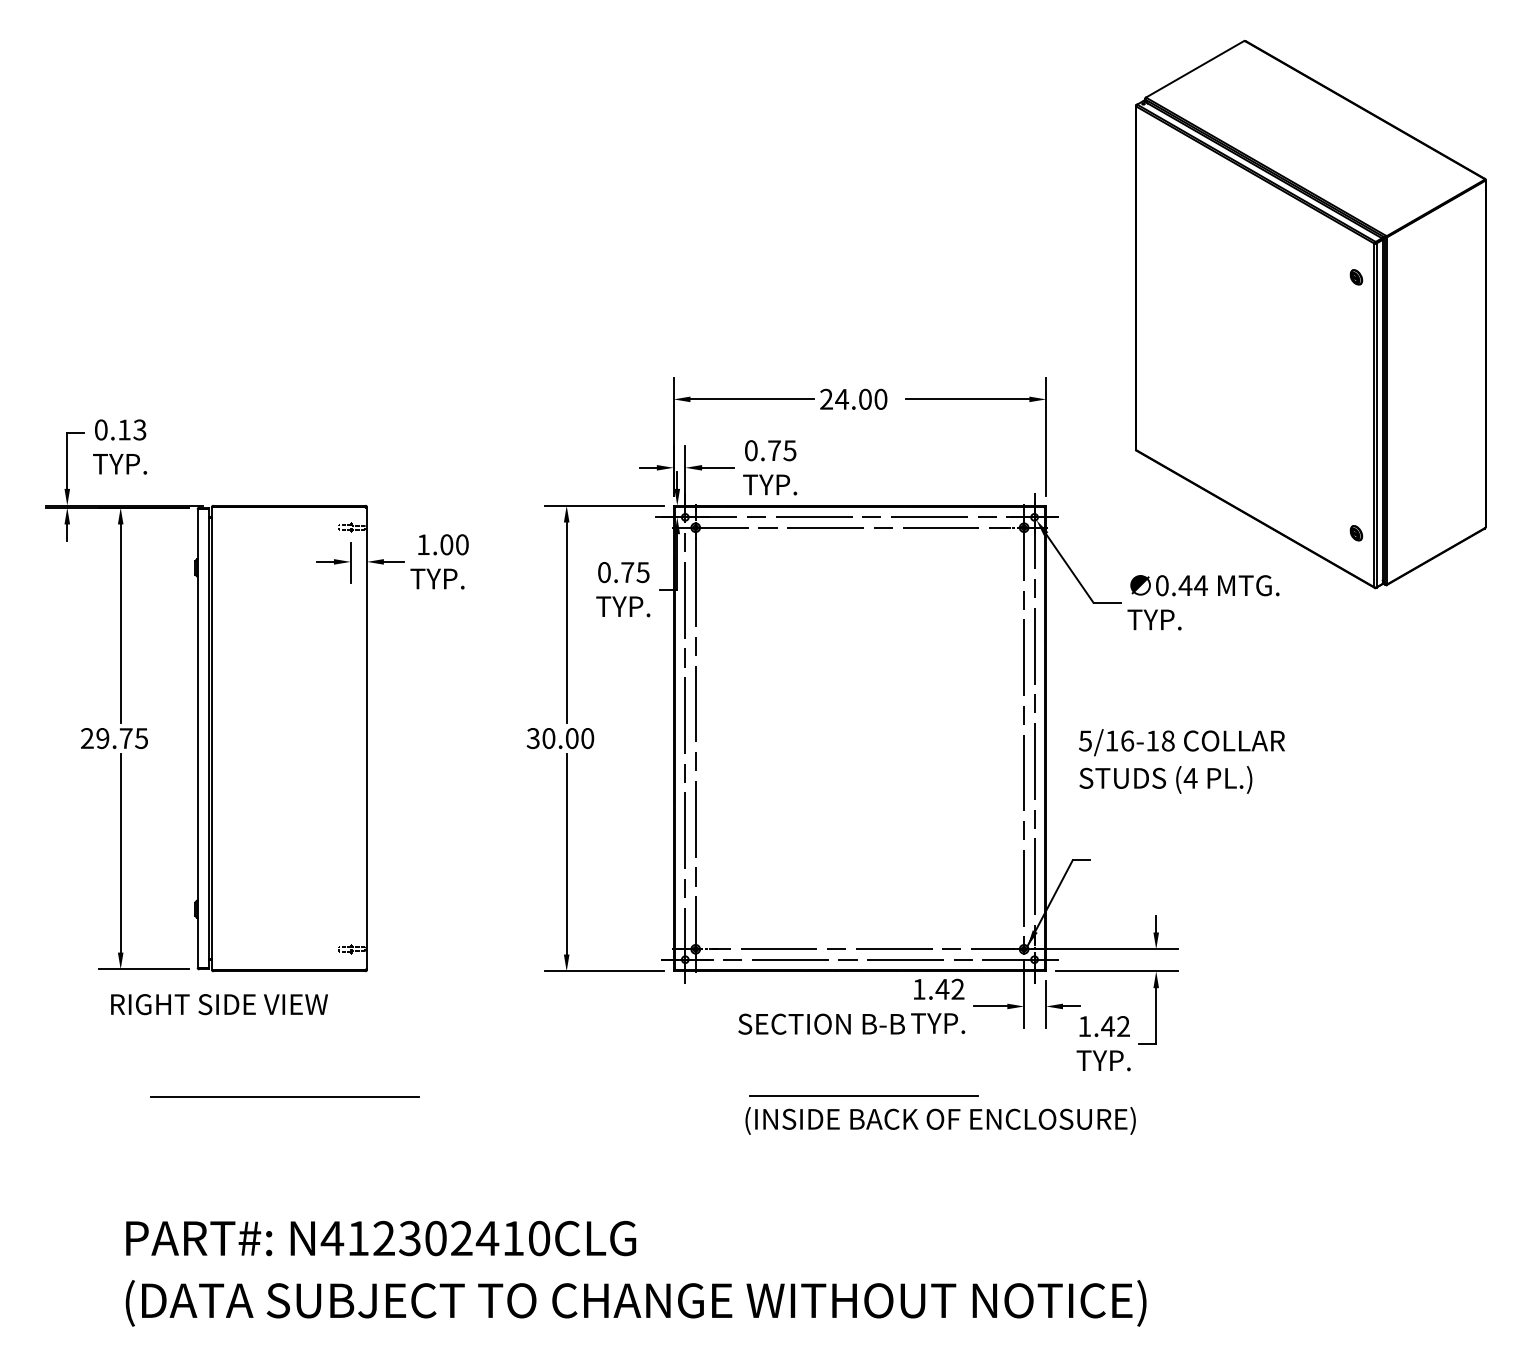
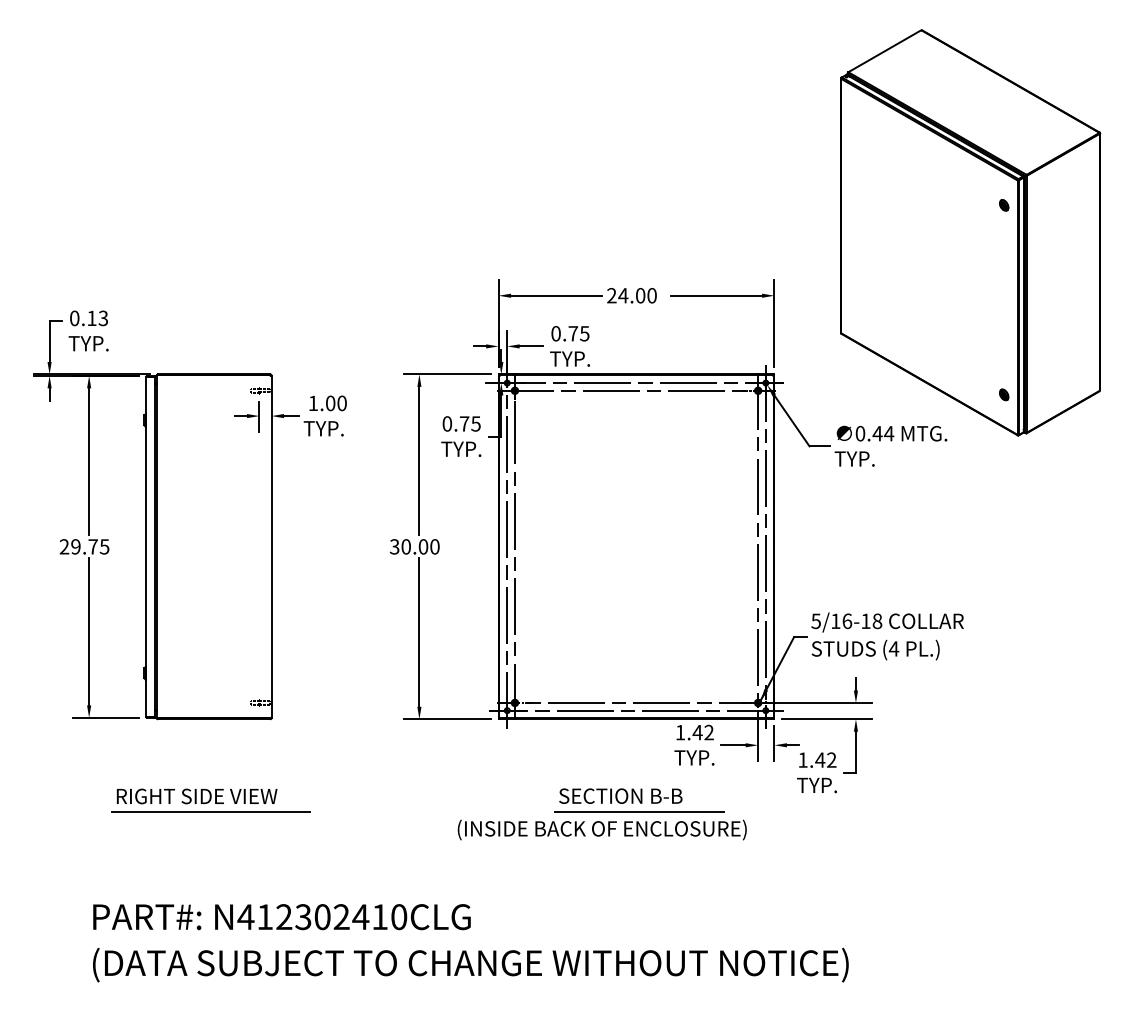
text: (1181, 761) -> (887, 636), moved
text: (219, 1004) -> (197, 796), moved
text: (821, 1023) -> (620, 795), moved
text: (940, 1120) -> (602, 829), moved

